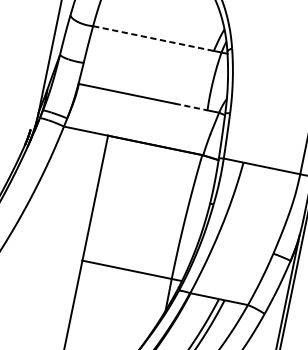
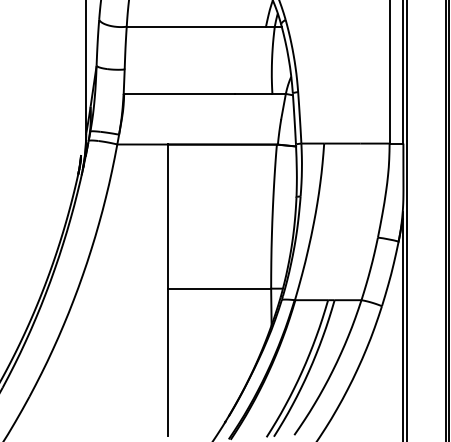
line: (153, 38) -> (196, 26), dashed -> solid
line: (191, 106) -> (253, 93), dashed -> solid

